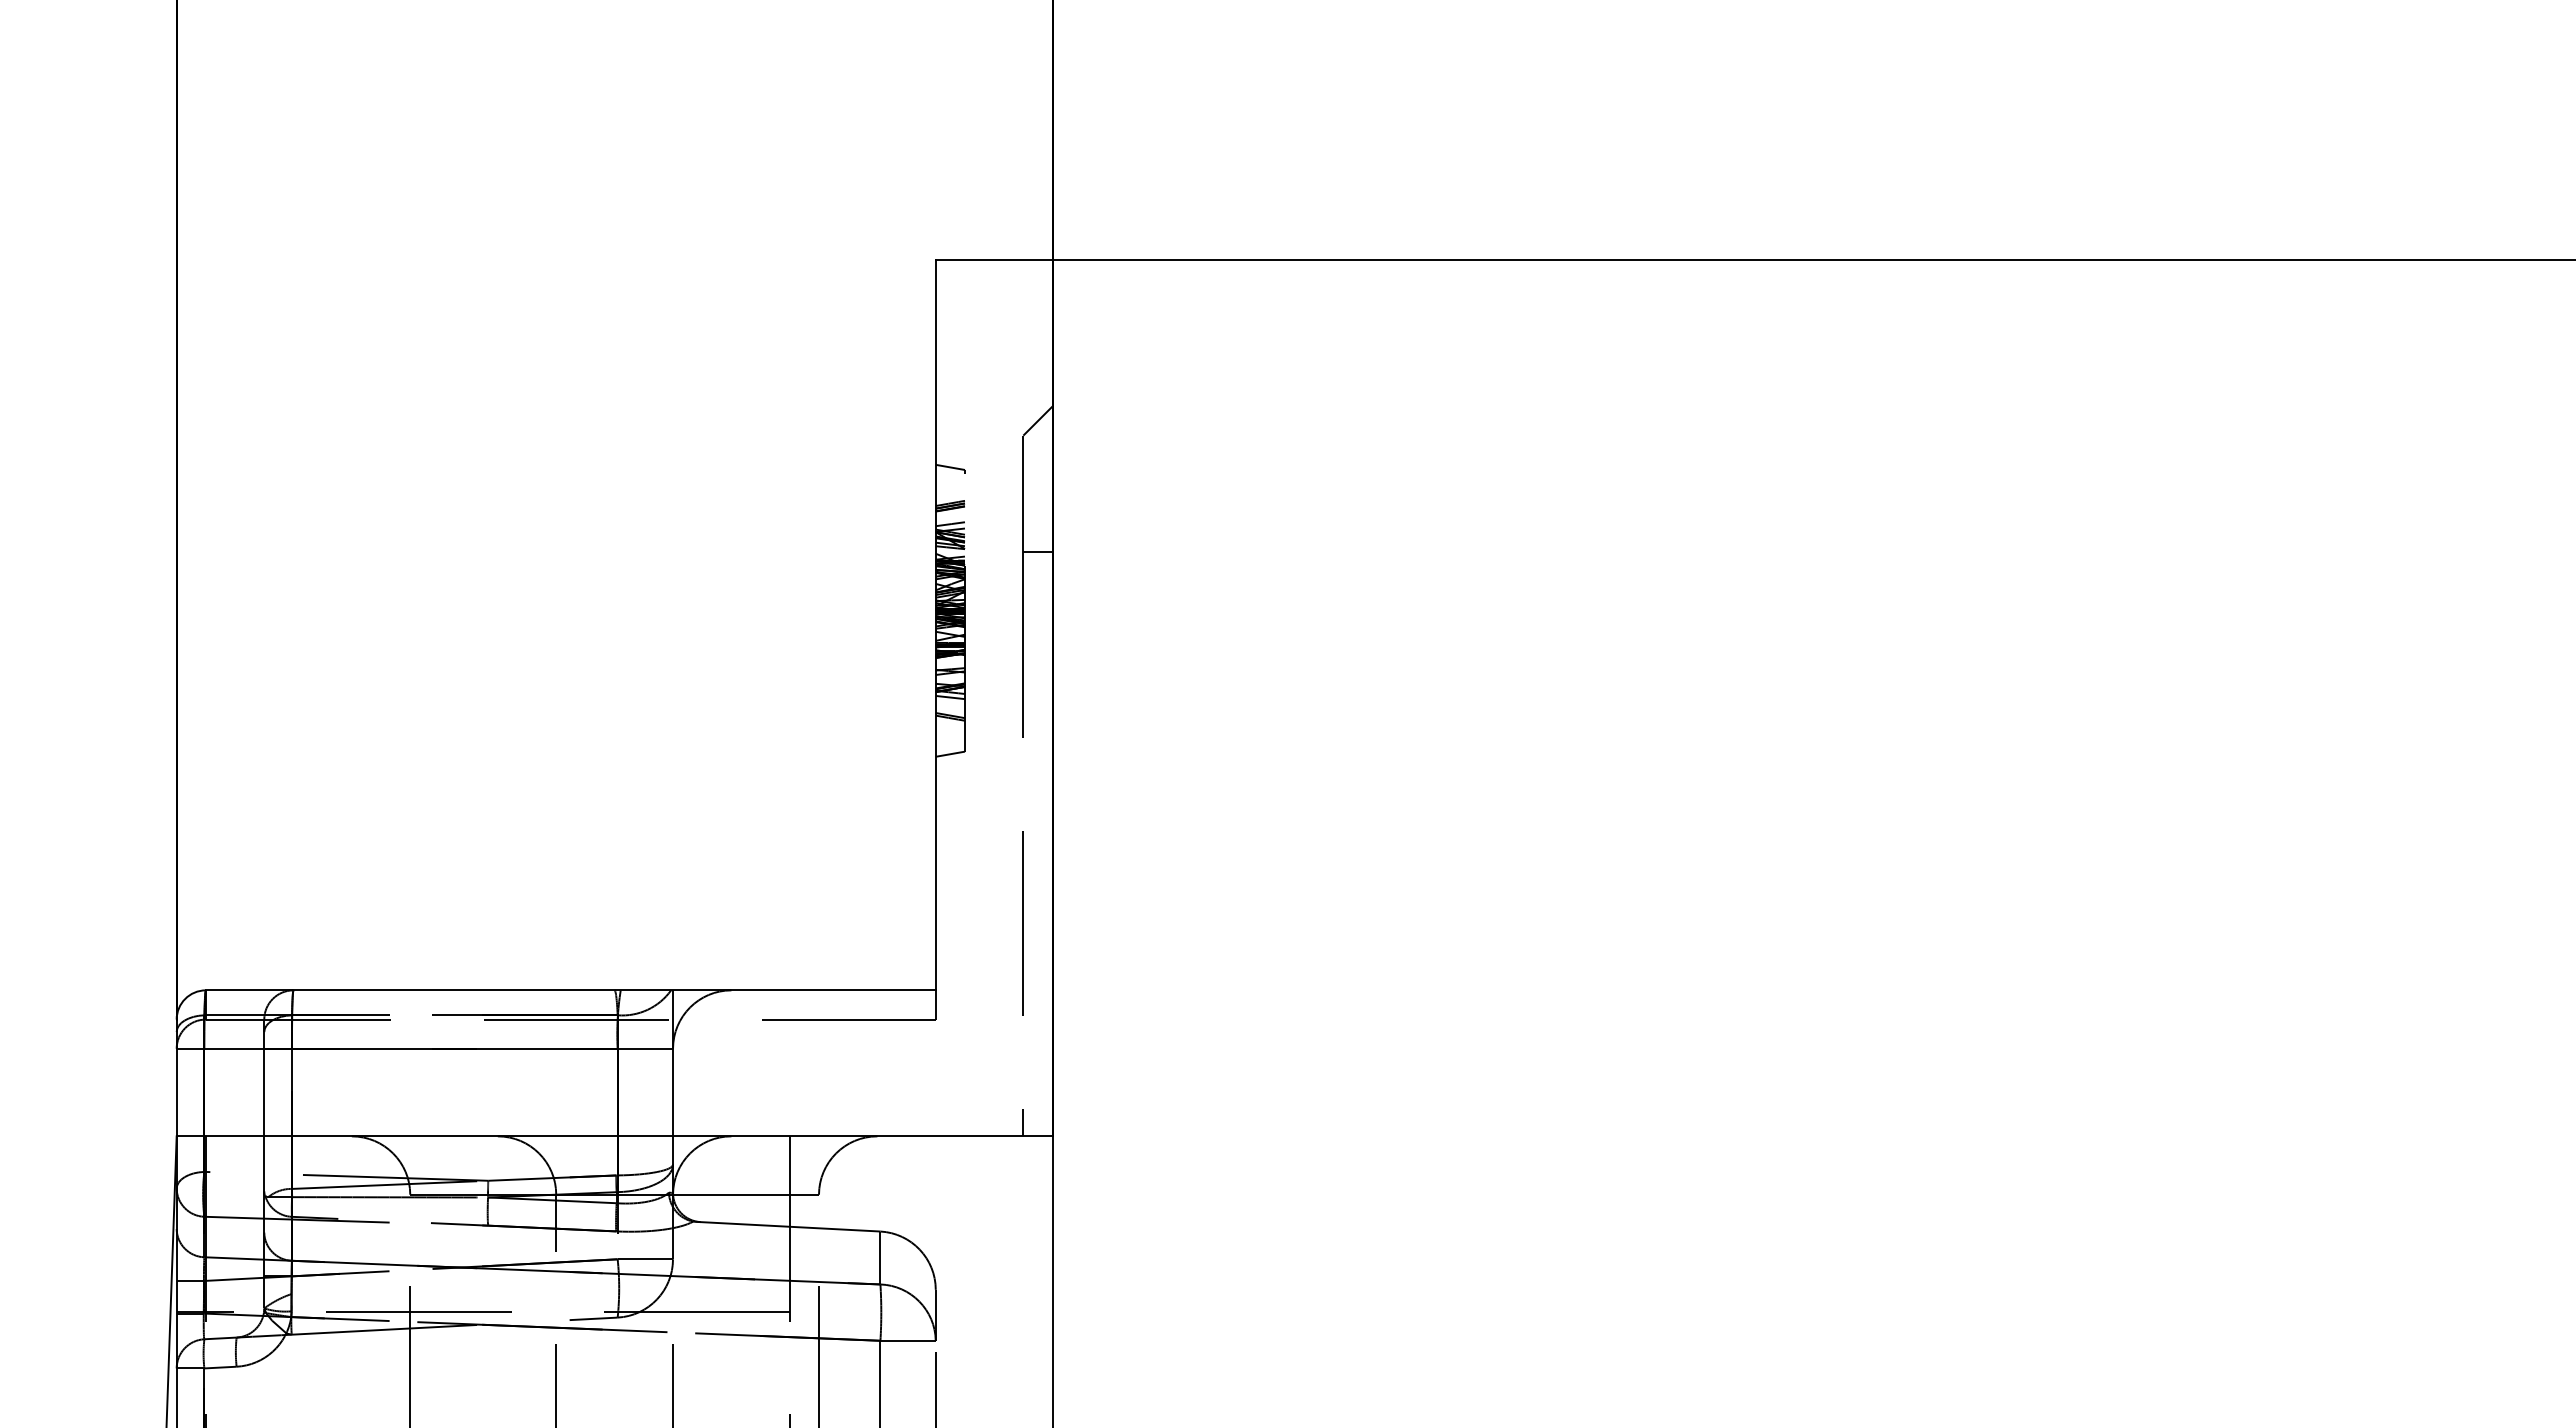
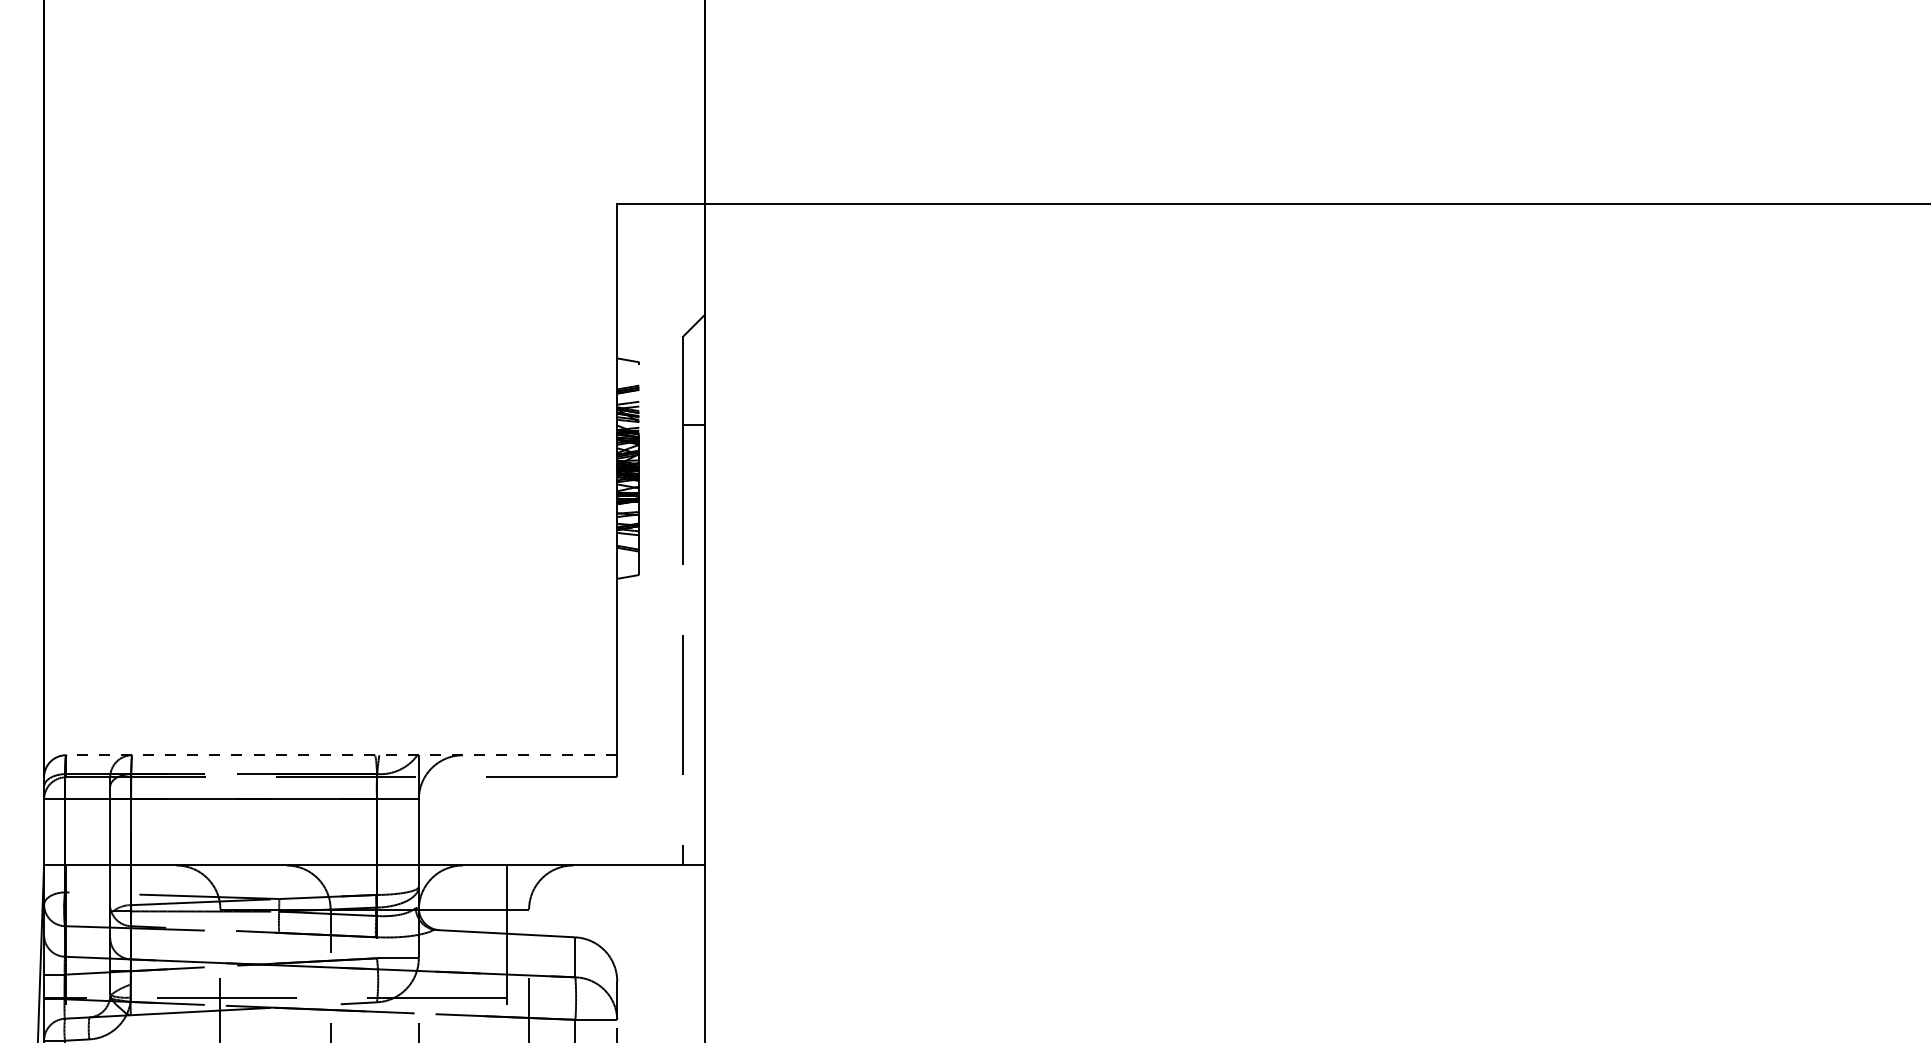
line: (570, 990) -> (341, 755), solid -> dashed

